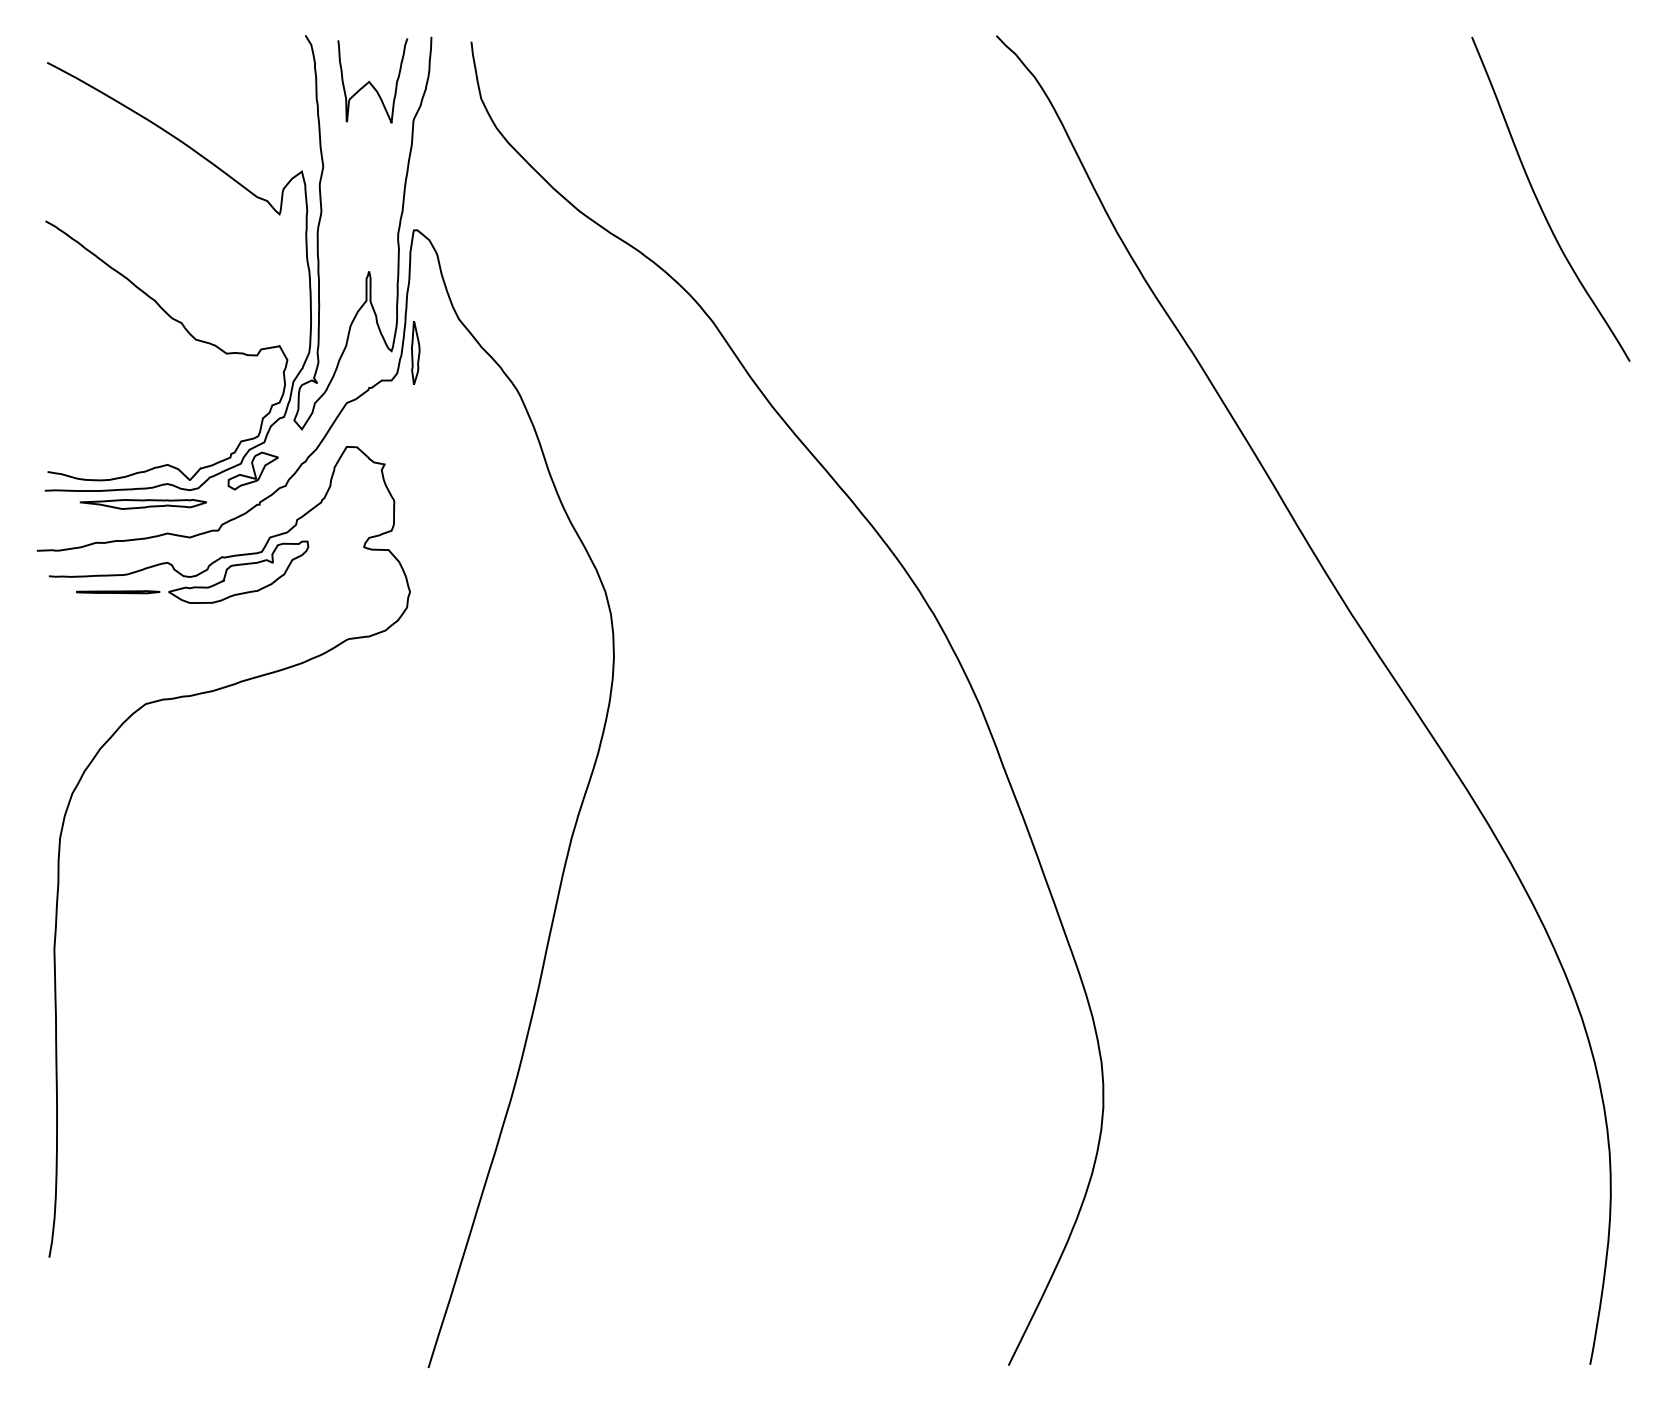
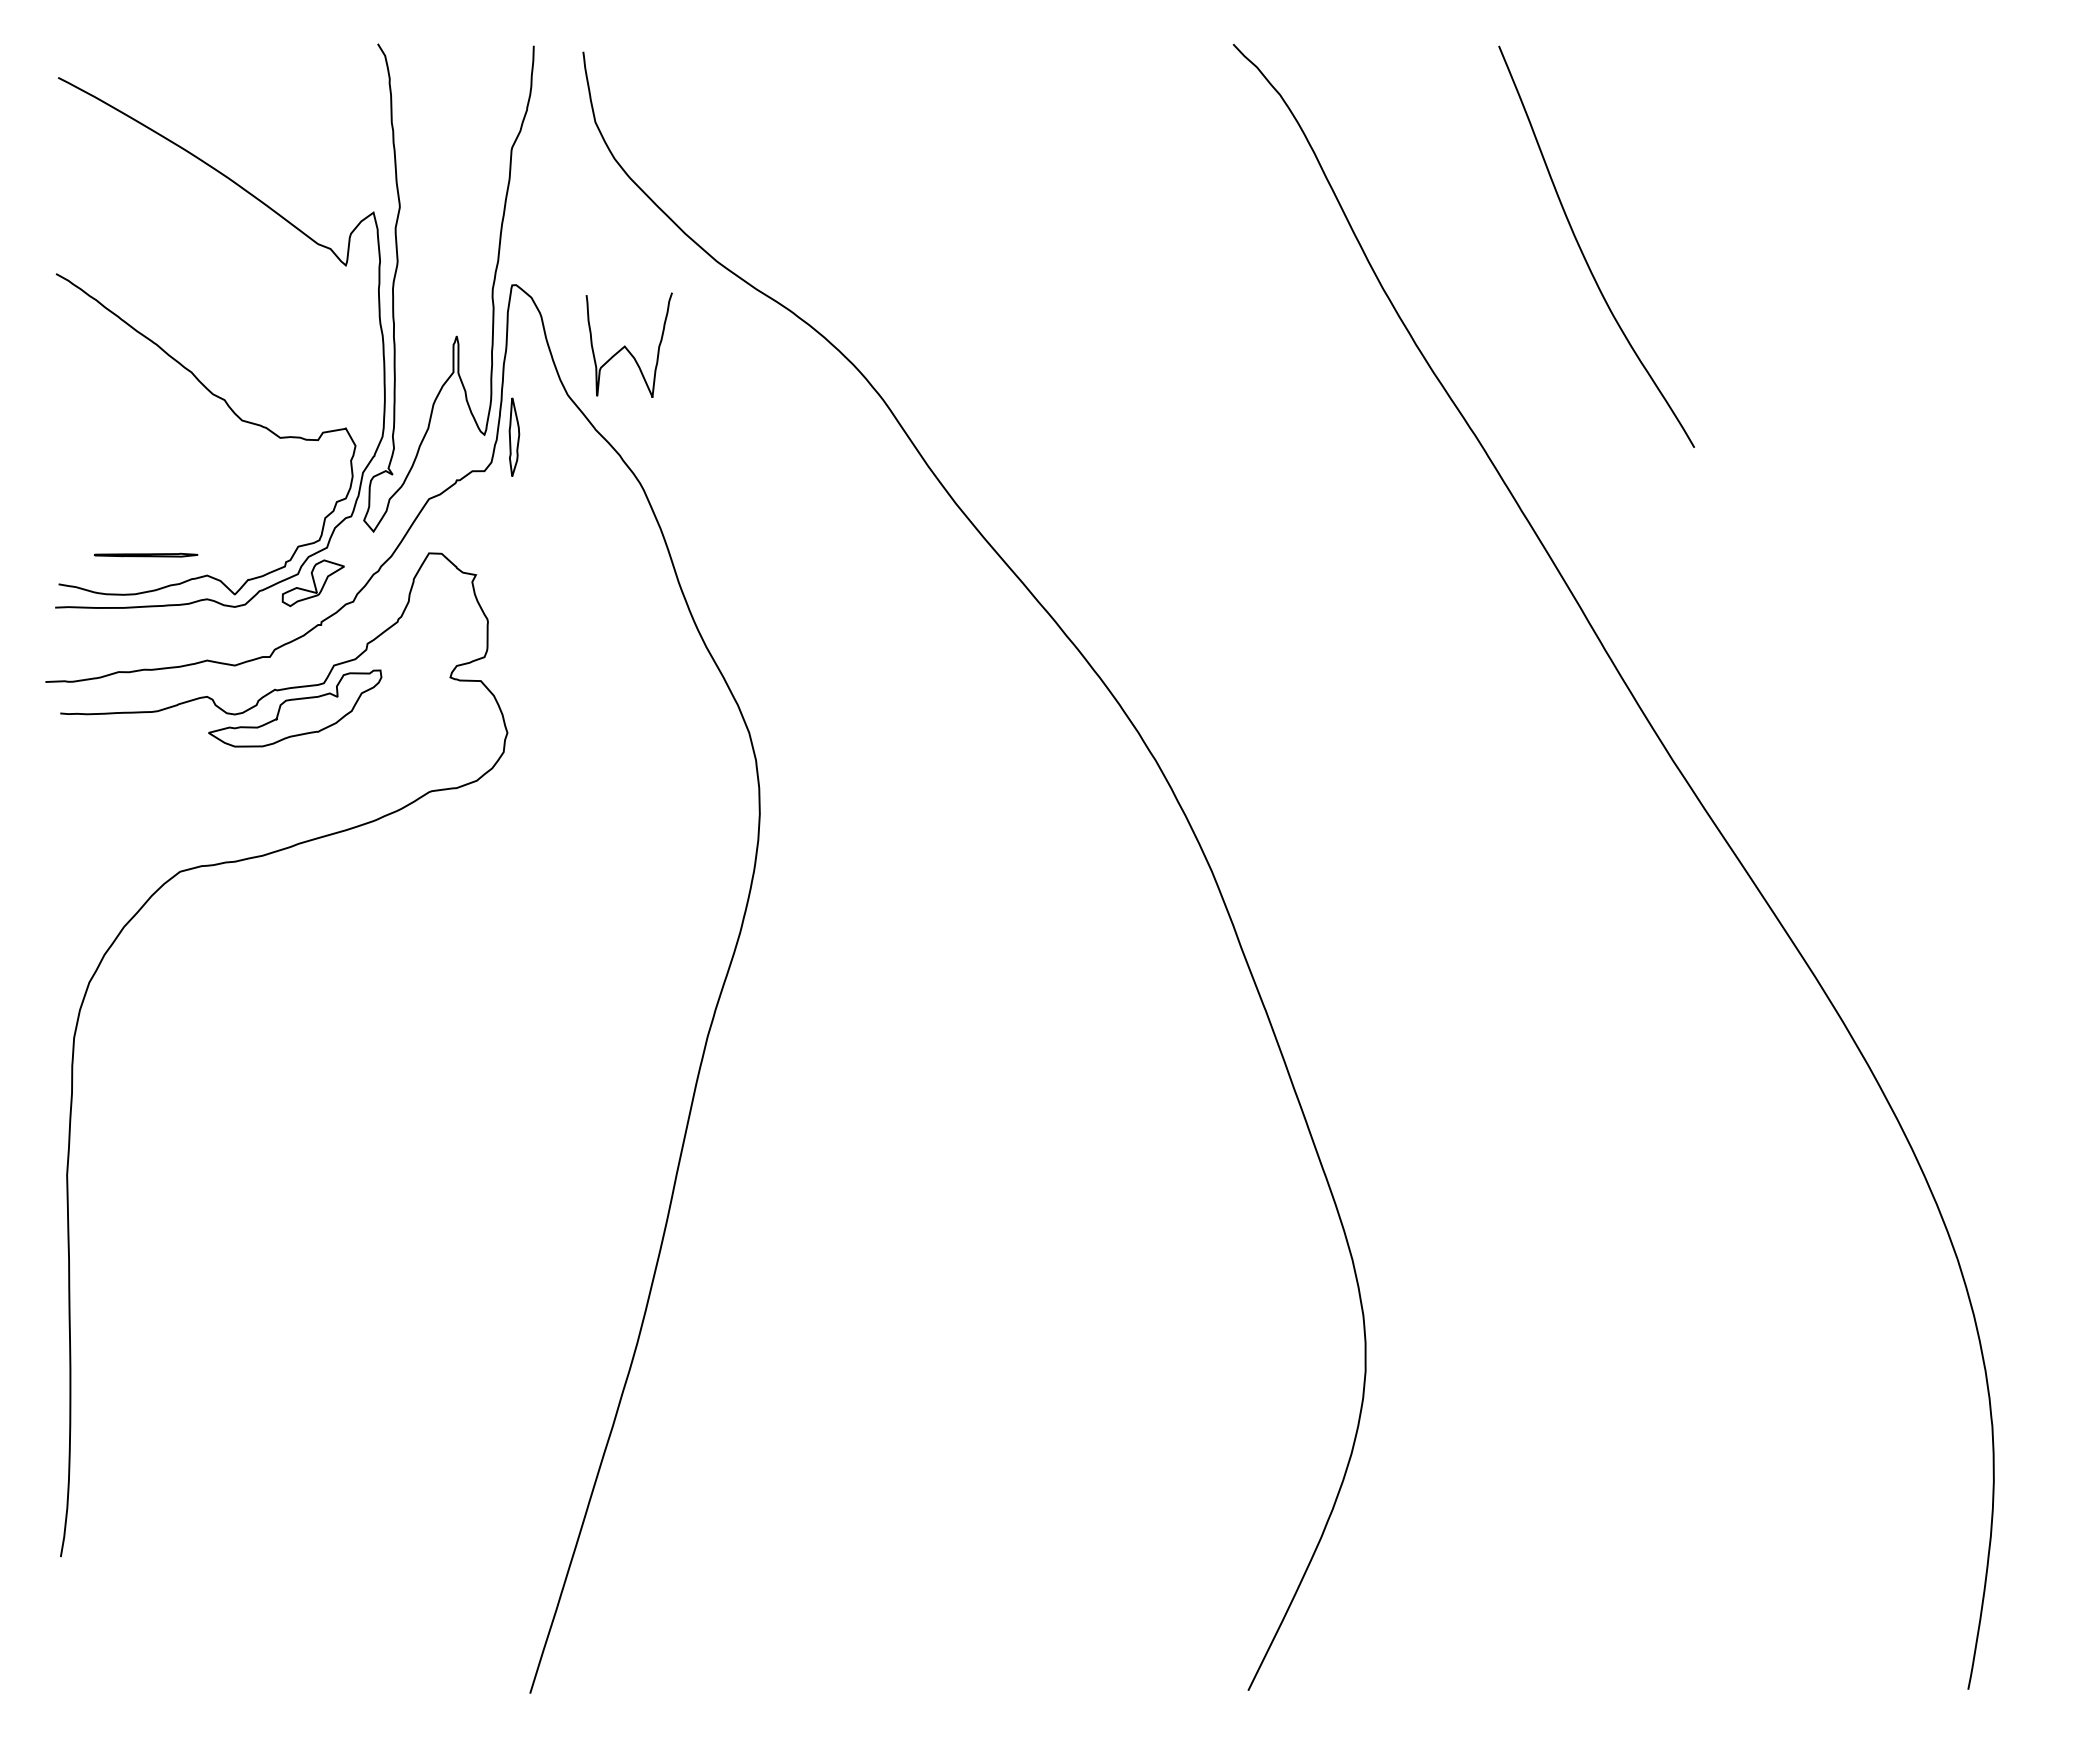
curve: (369, 81) -> (625, 345), moved
curve: (1540, 203) -> (1583, 252), moved
part: (142, 504) -> (176, 624), removed
part: (118, 591) -> (146, 554), moved

